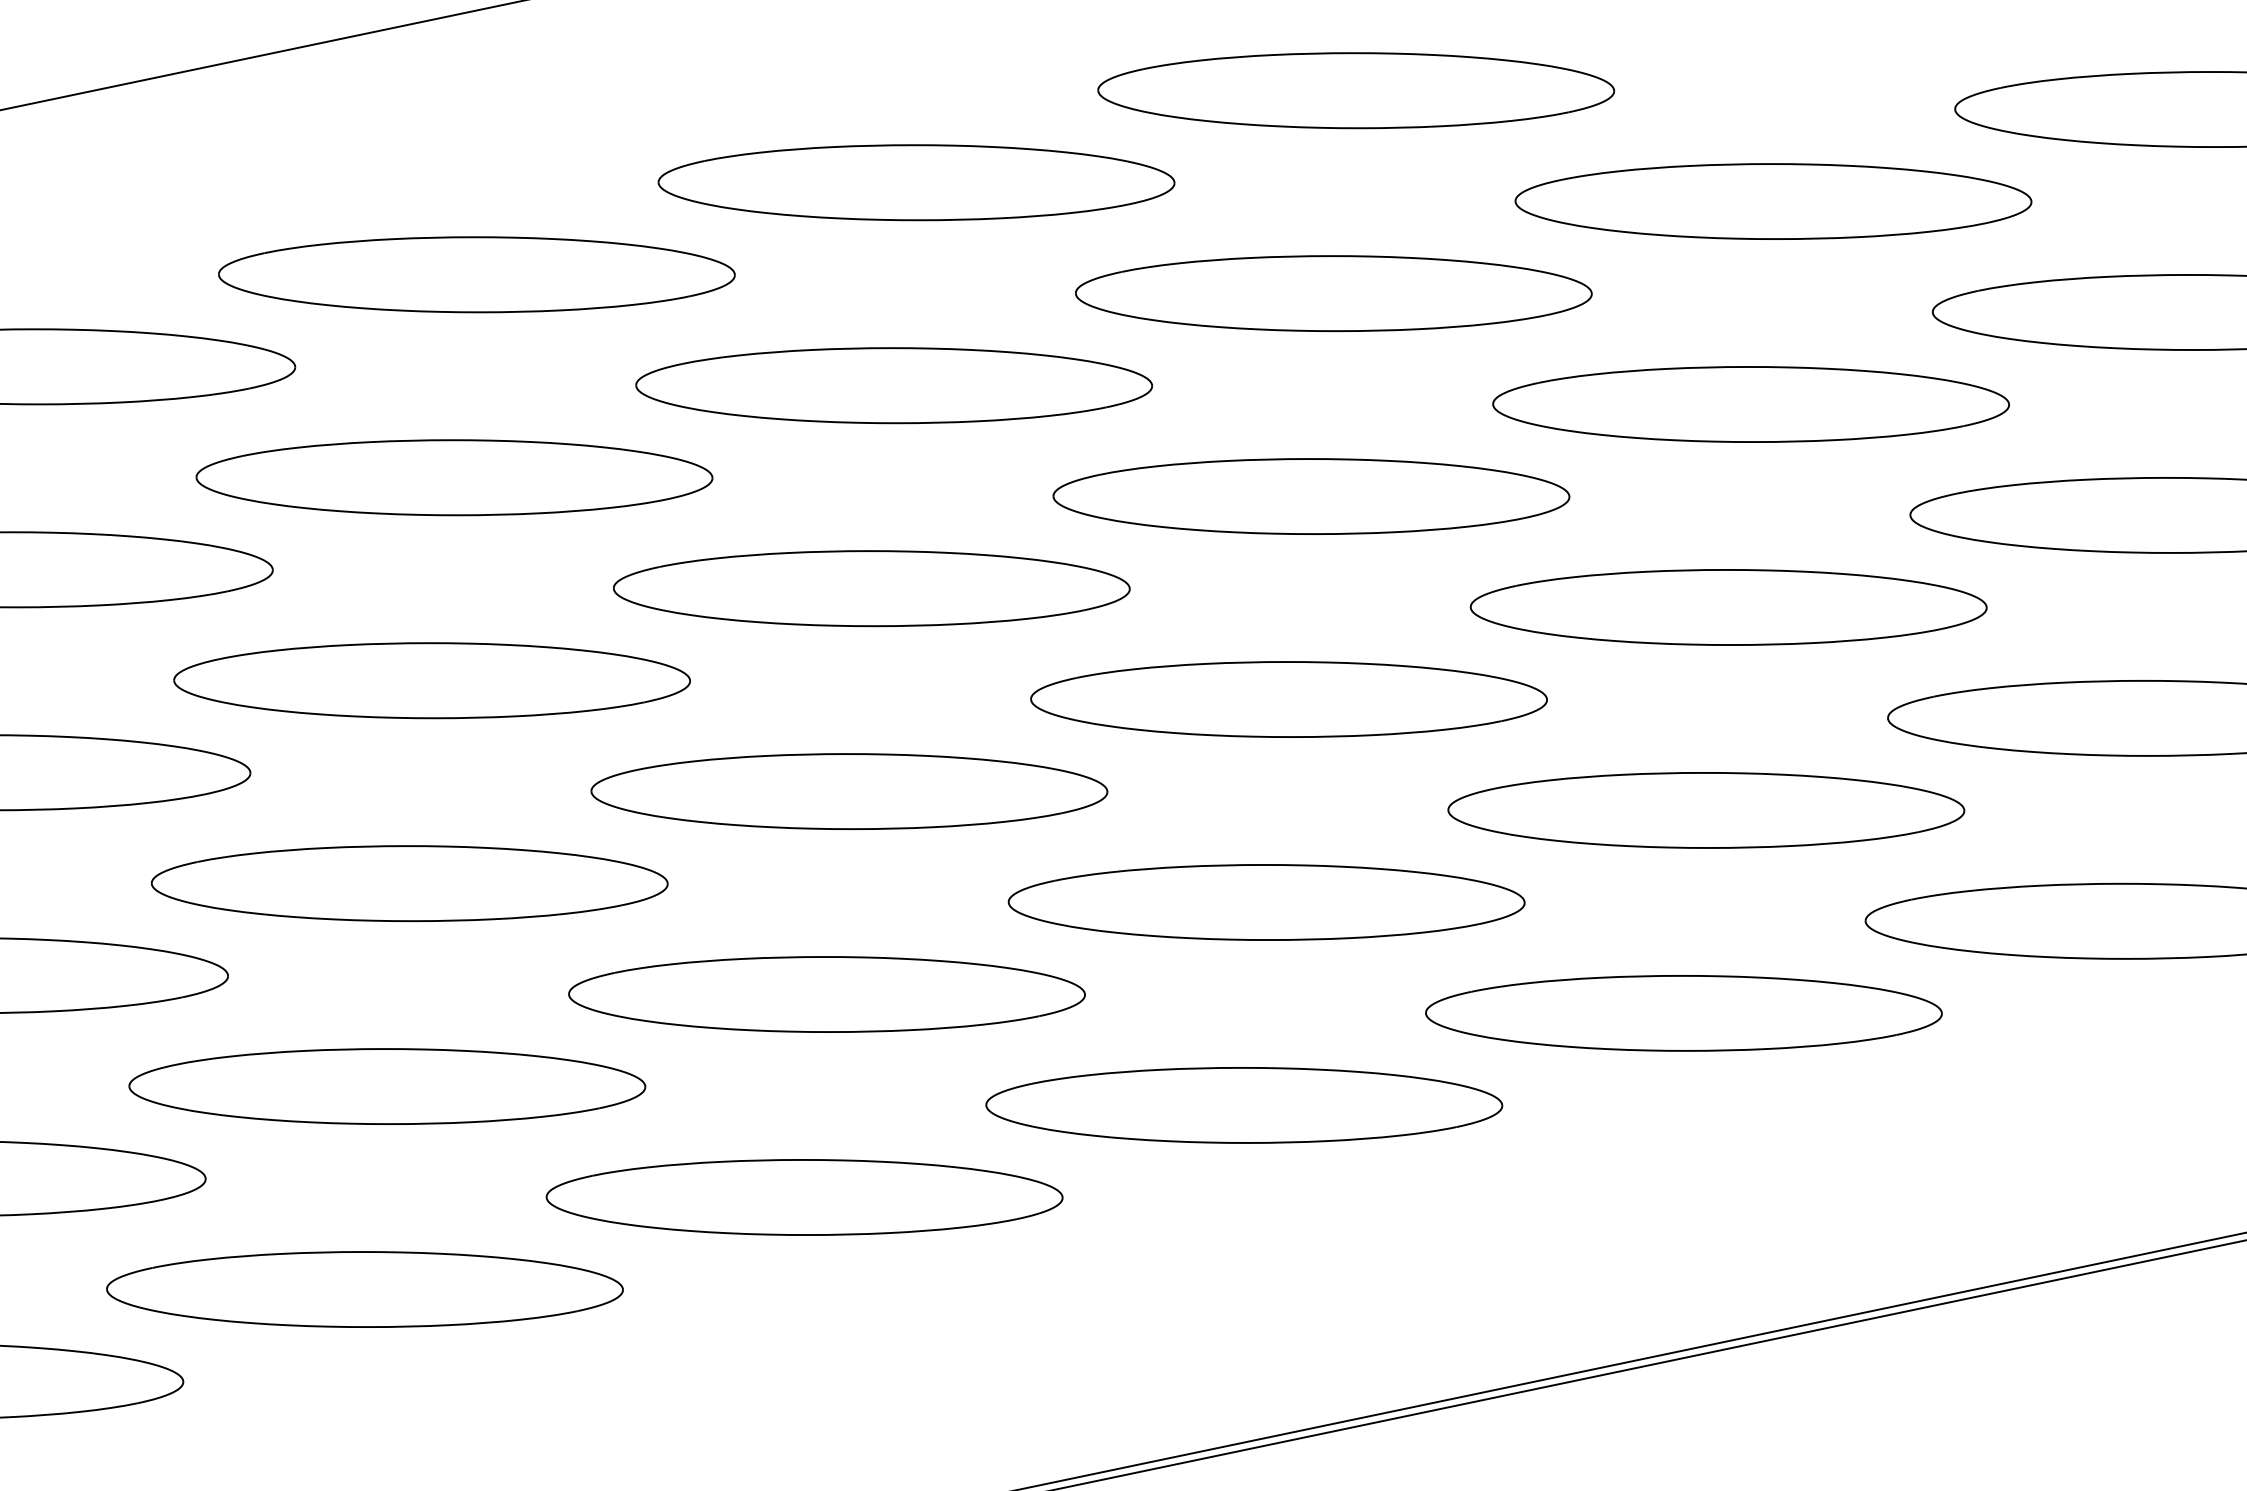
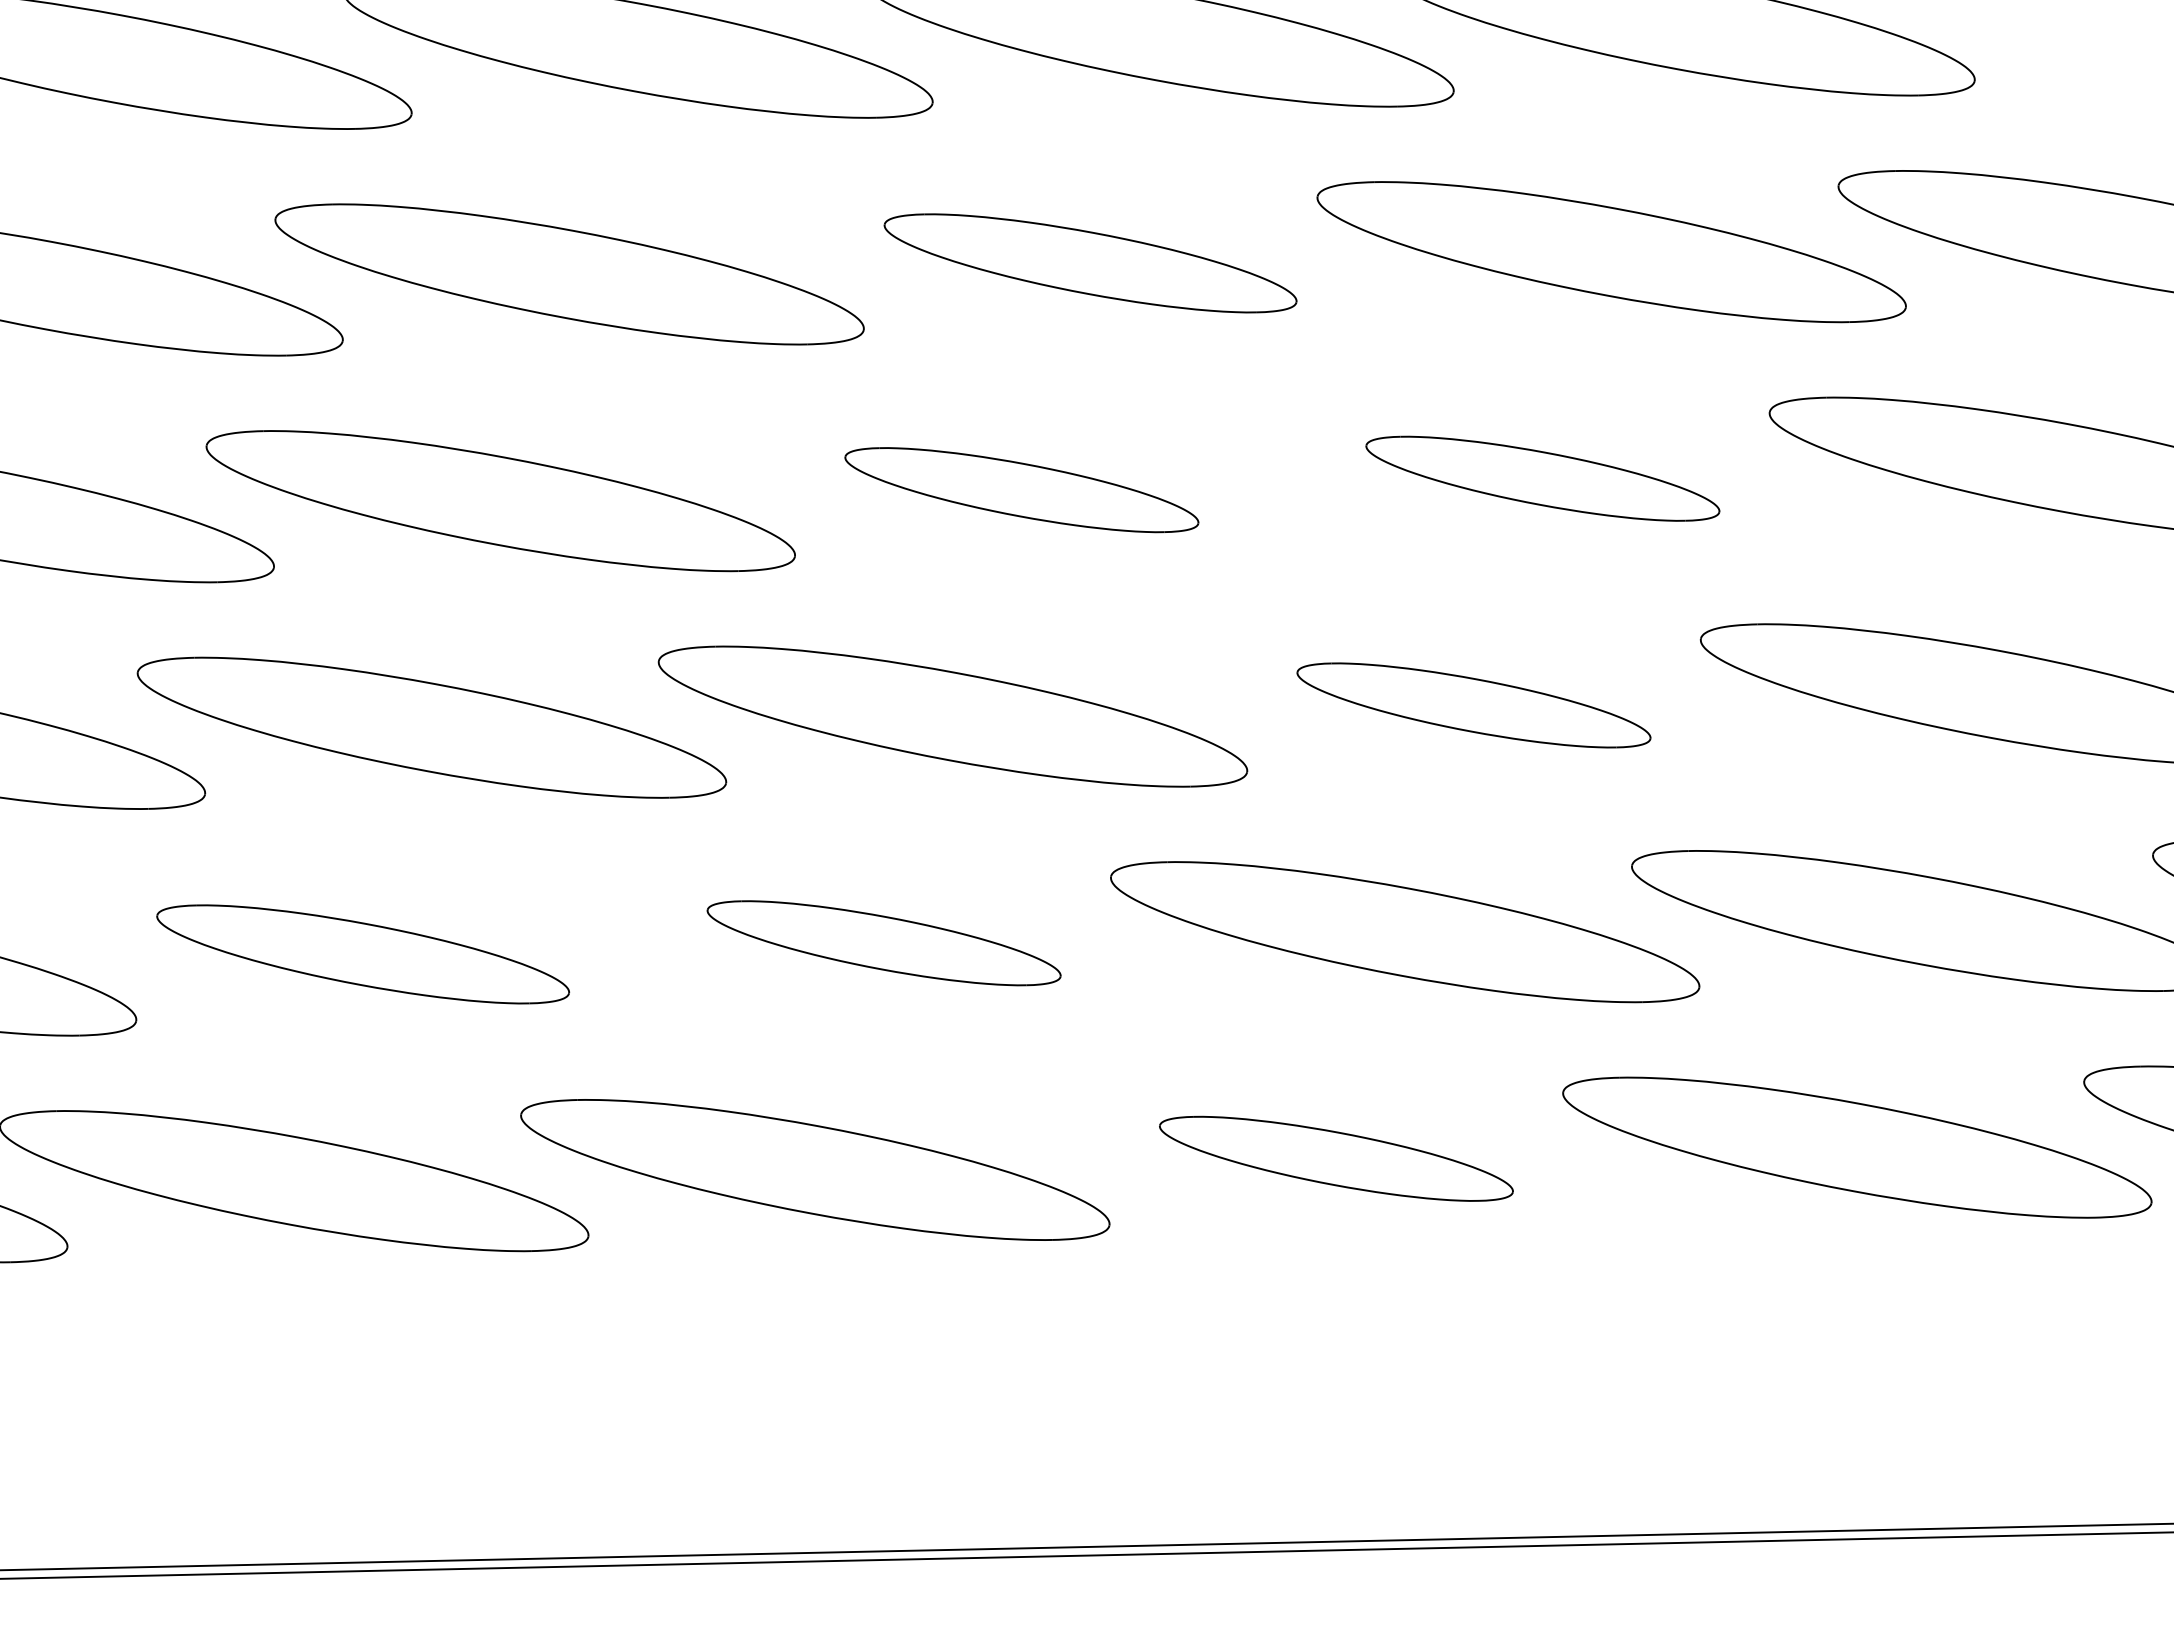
part: (893, 385) -> (1089, 262), size x0.7
part: (1311, 496) -> (1542, 478), size x0.6
part: (871, 588) -> (1021, 489), size x0.6
part: (1288, 699) -> (1473, 705), size x0.6
part: (826, 994) -> (883, 943), size x0.6
part: (387, 1086) -> (363, 954), size x0.7
part: (1244, 1105) -> (1336, 1158), size x0.6

